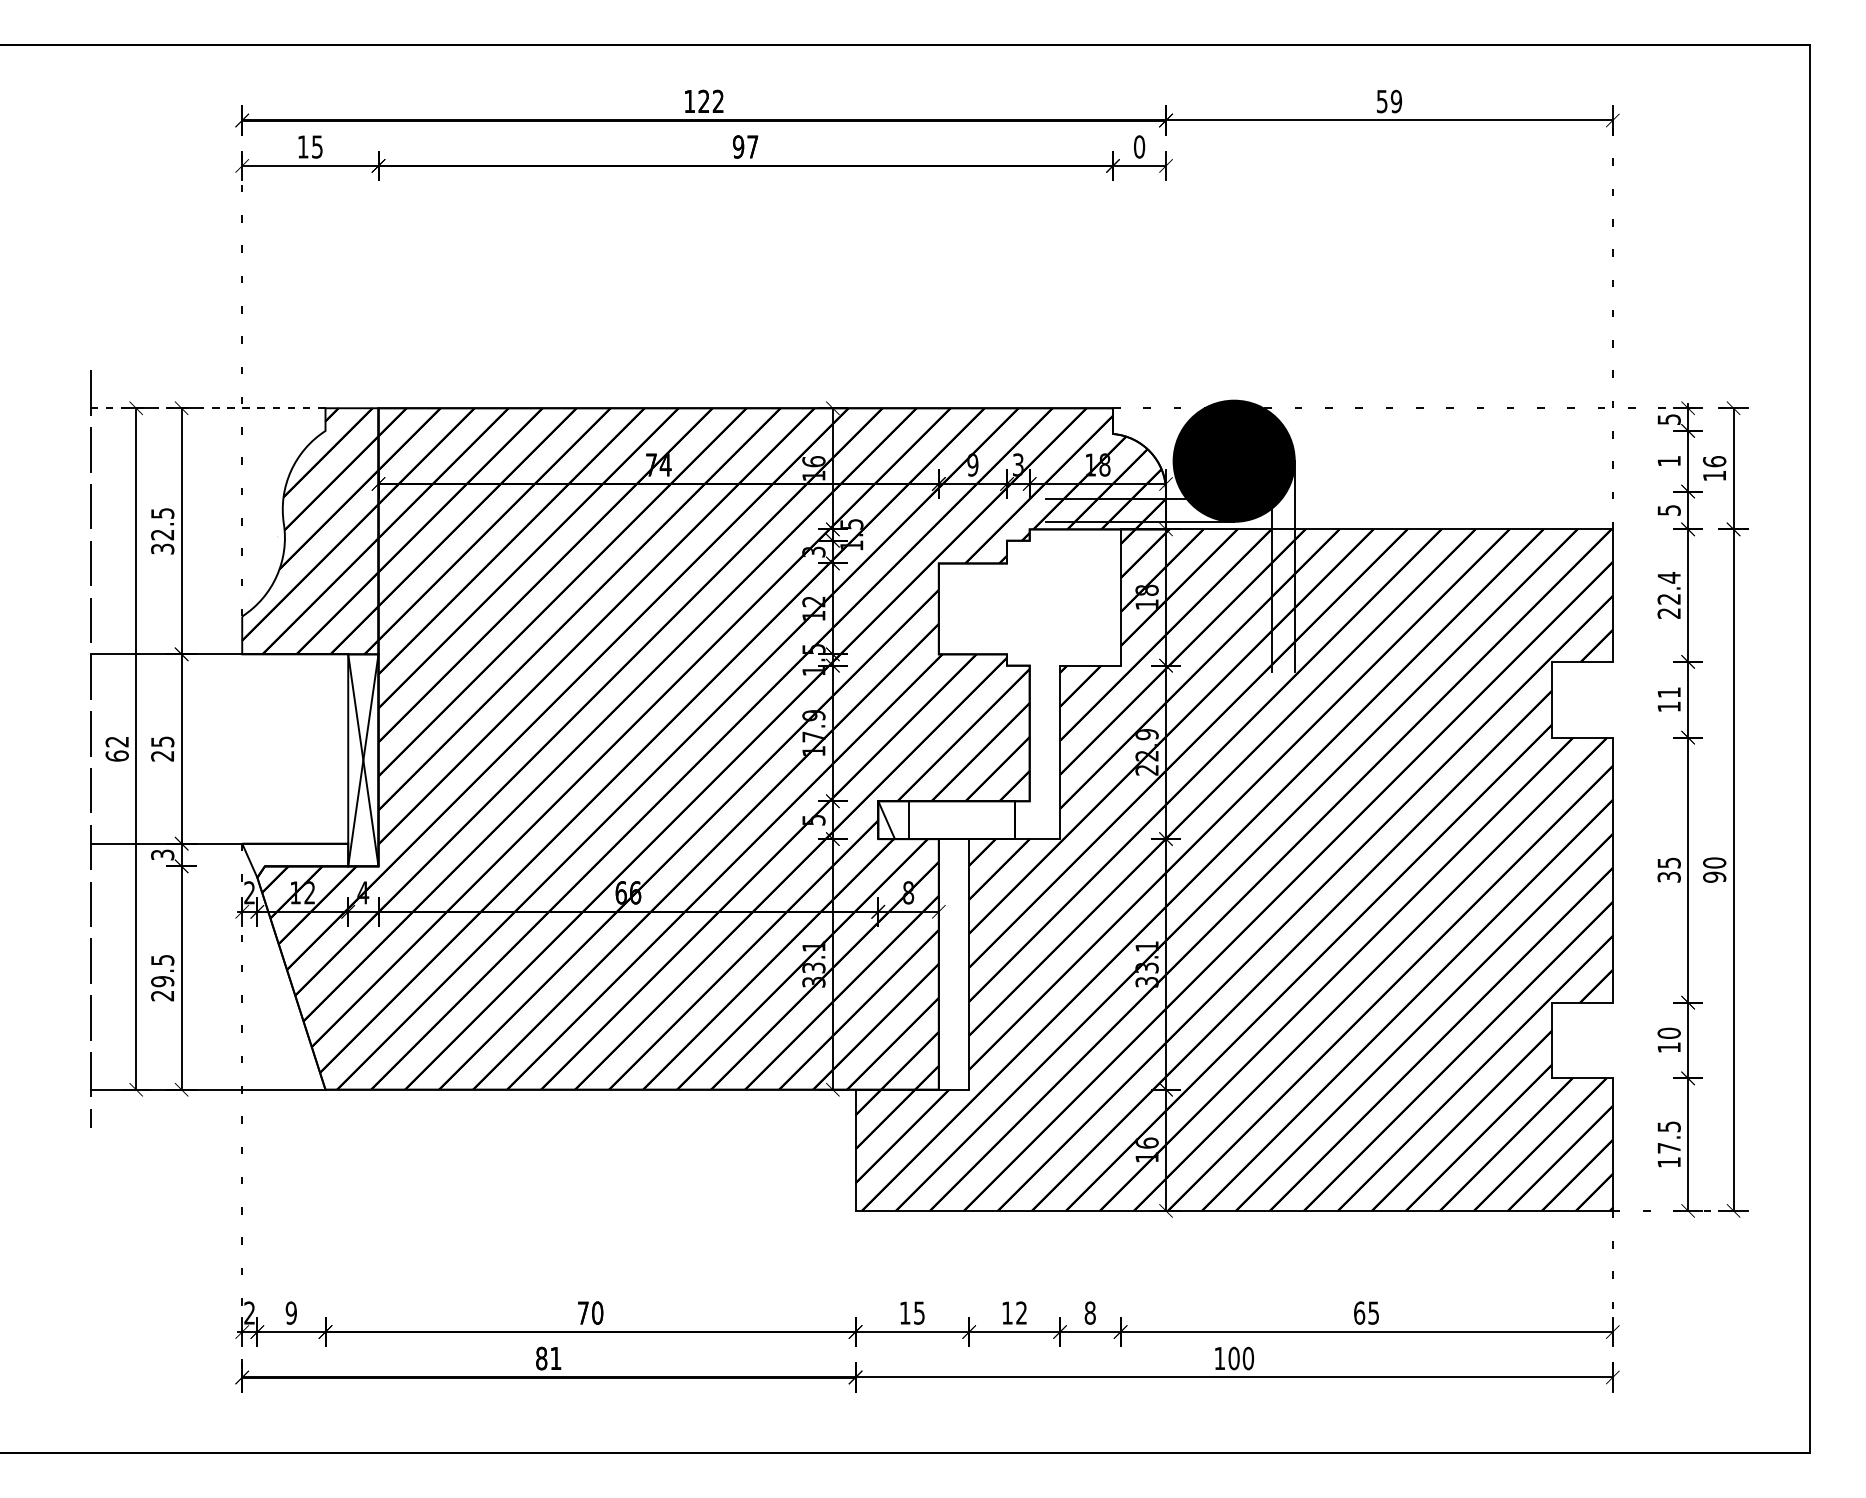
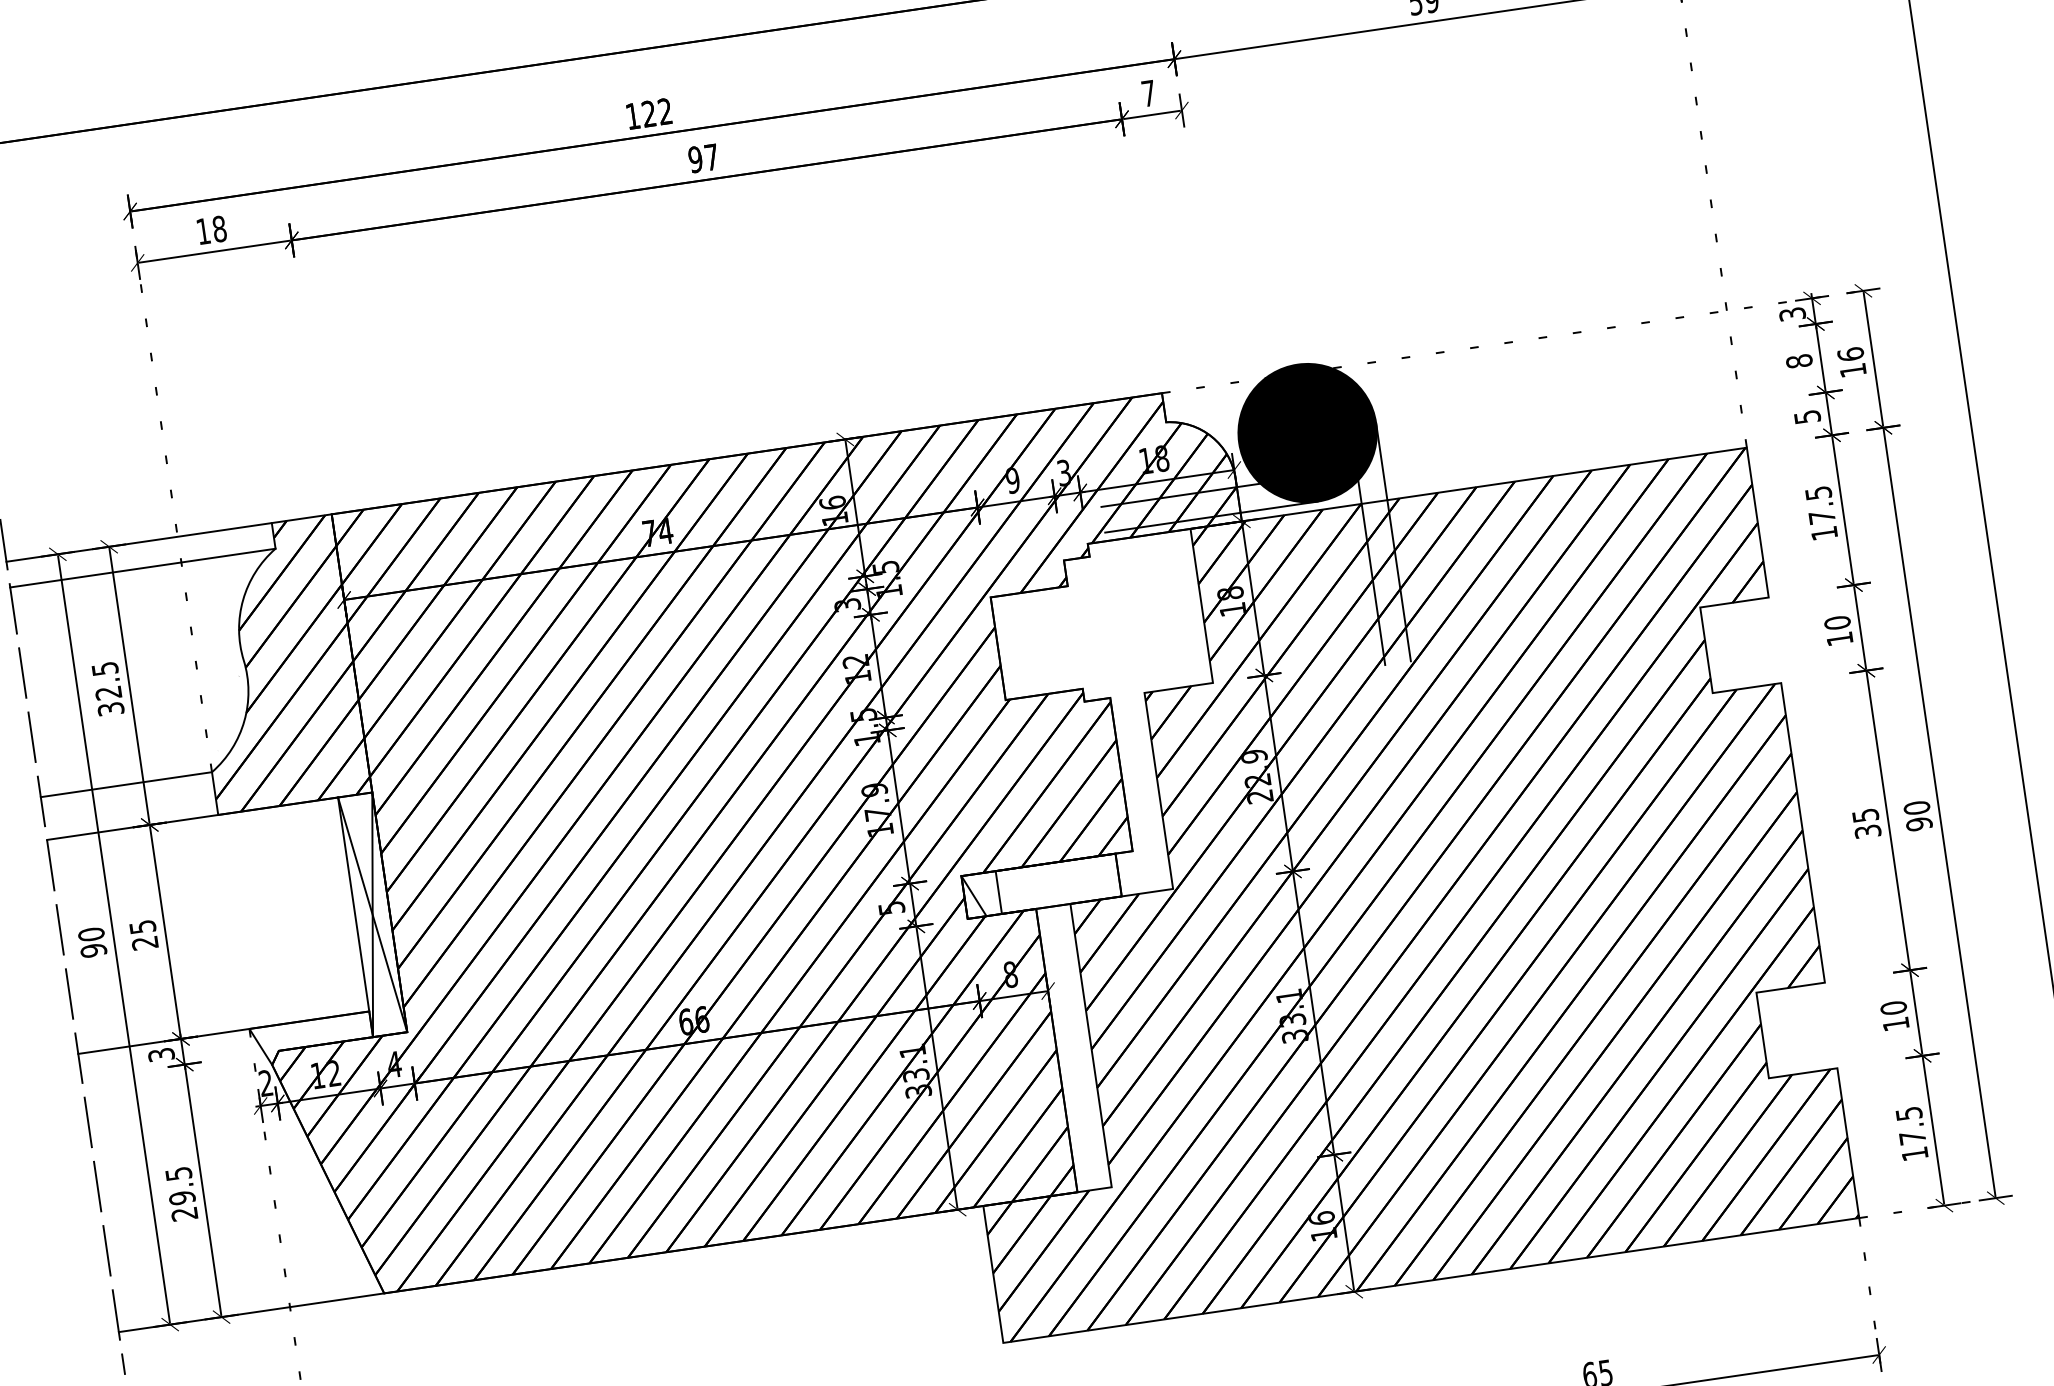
text: (317, 146) -> (219, 228), 15 -> 18
text: (1139, 146) -> (1148, 92), 0 -> 7
line: (208, 408) -> (139, 542), dashed -> solid
text: (1668, 419) -> (1791, 314), 5 -> 3
line: (207, 430) -> (142, 567), added
text: (1668, 460) -> (1798, 360), 1 -> 8
text: (1668, 595) -> (1820, 513), 22.4 -> 17.5
line: (166, 616) -> (126, 784), added
text: (1668, 692) -> (1836, 622), 11 -> 10
text: (116, 748) -> (91, 942), 62 -> 90

